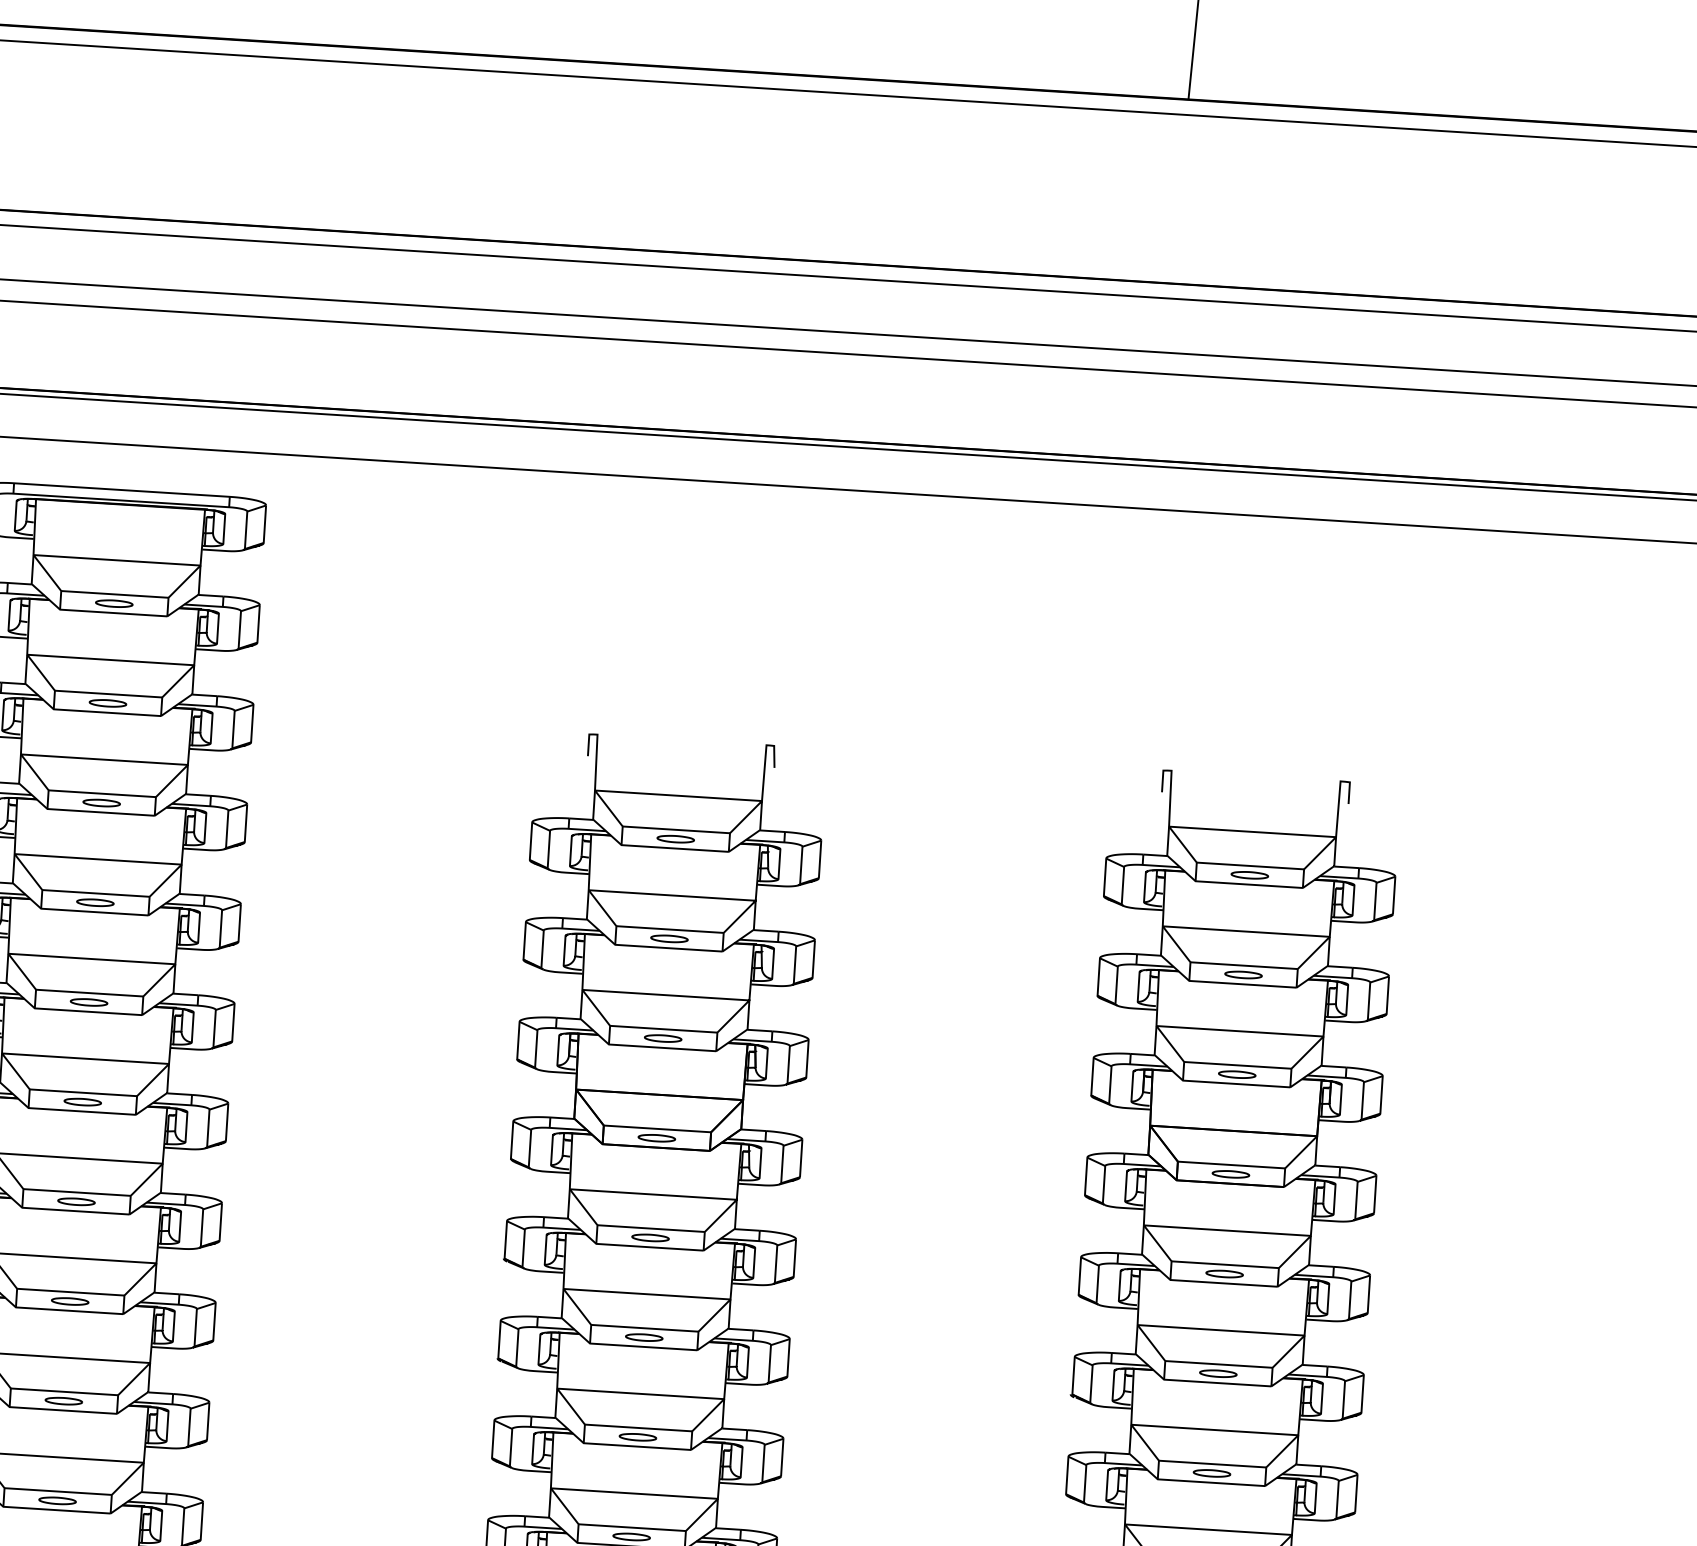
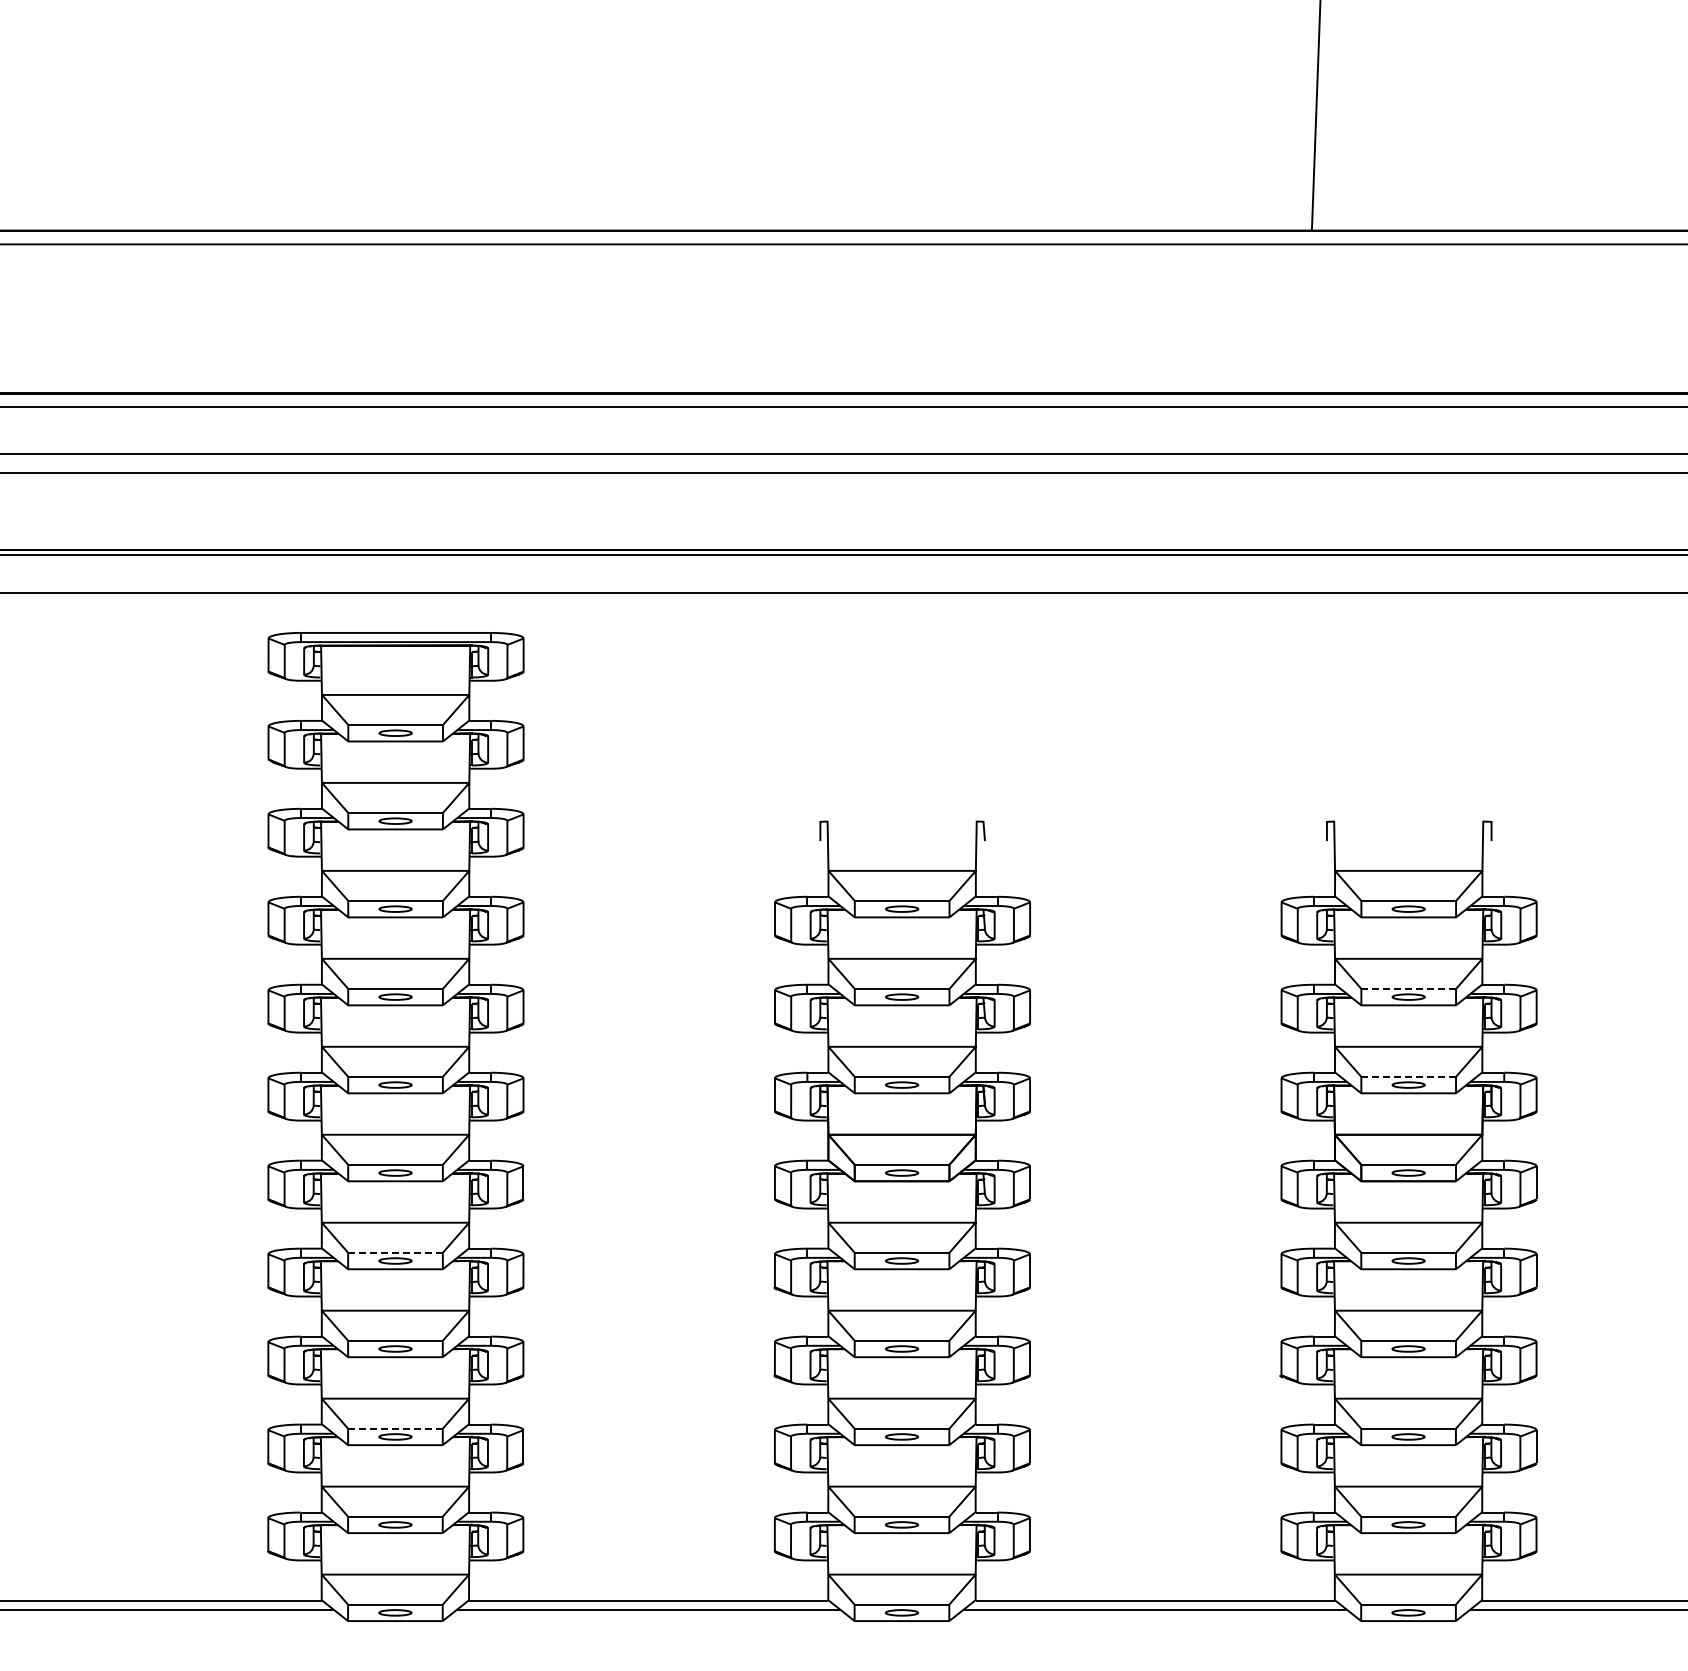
line: (1245, 965) -> (1409, 988), solid -> dashed
line: (1238, 1064) -> (1409, 1076), solid -> dashed
line: (78, 1192) -> (396, 1252), solid -> dashed
line: (64, 1391) -> (395, 1428), solid -> dashed

